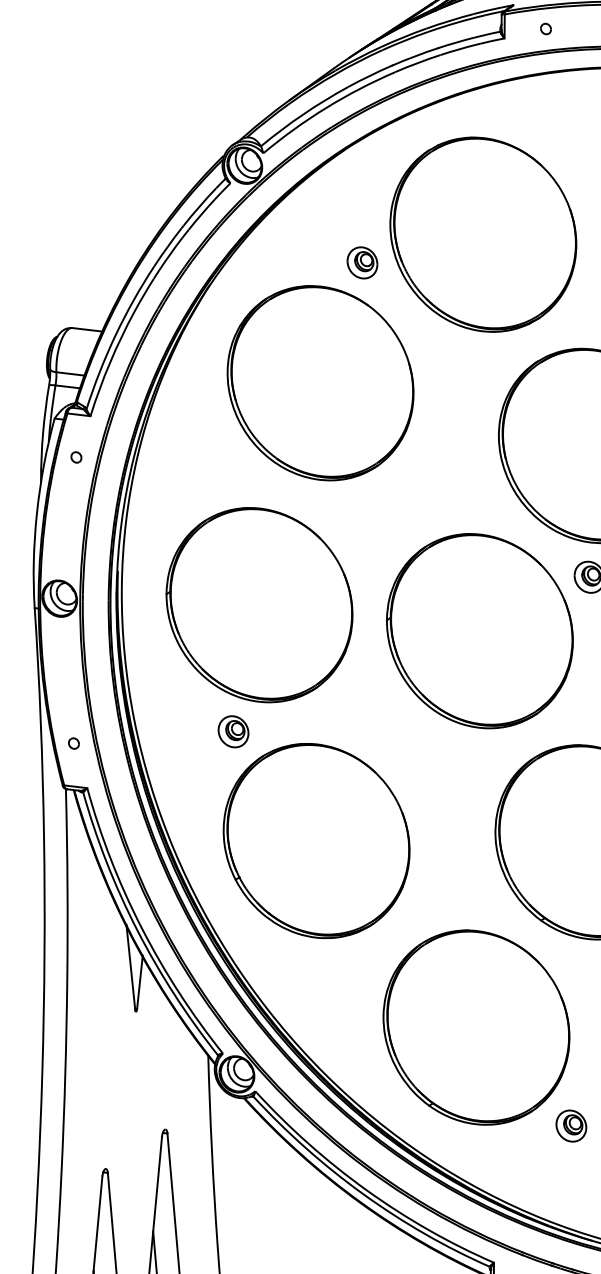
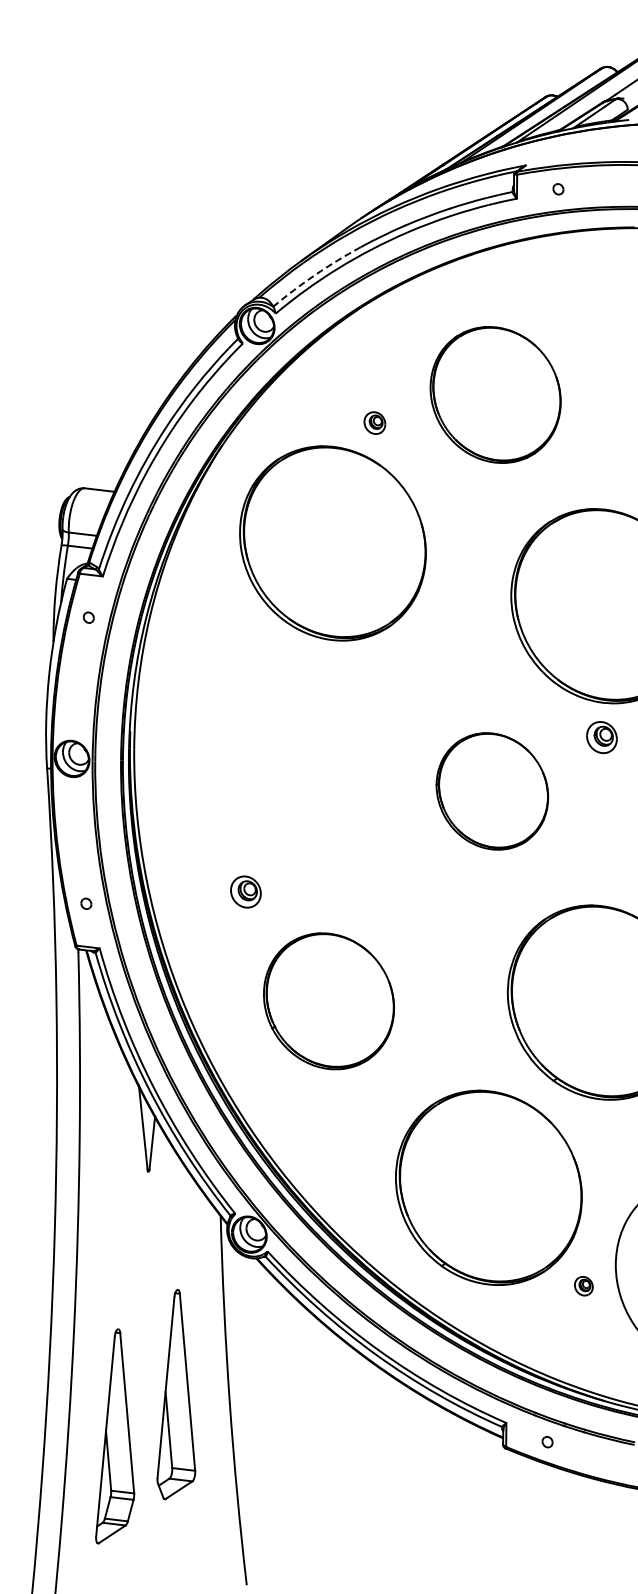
arc: (303, 114) -> (315, 274), solid -> dashed
part: (483, 234) -> (495, 394), size x0.7
part: (362, 262) -> (374, 422), size x0.7
part: (259, 605) -> (271, 765), removed
part: (480, 631) -> (492, 791), size x0.6
part: (316, 841) -> (328, 1001), size x0.7
part: (571, 1125) -> (583, 1285), size x0.6

